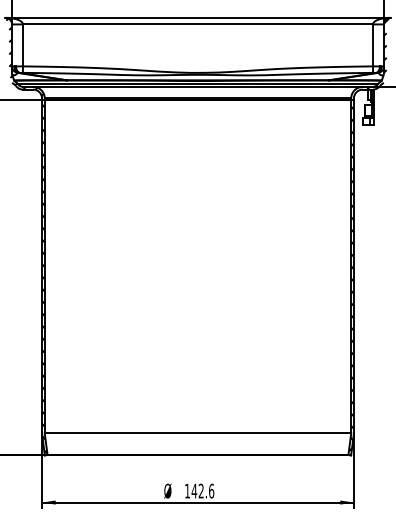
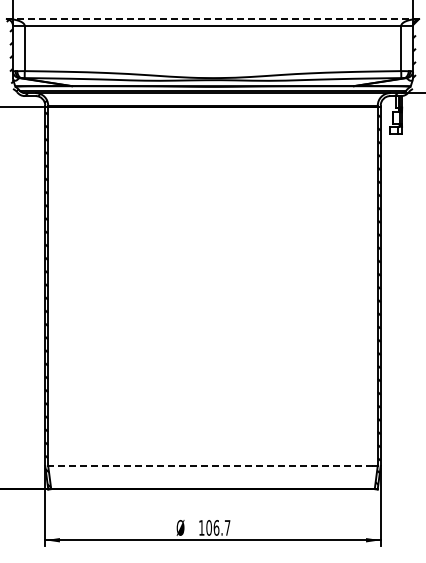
line: (197, 17) -> (212, 18), solid -> dashed
line: (195, 433) -> (210, 465), solid -> dashed
text: (203, 490) -> (218, 527), 142.6 -> 106.7

